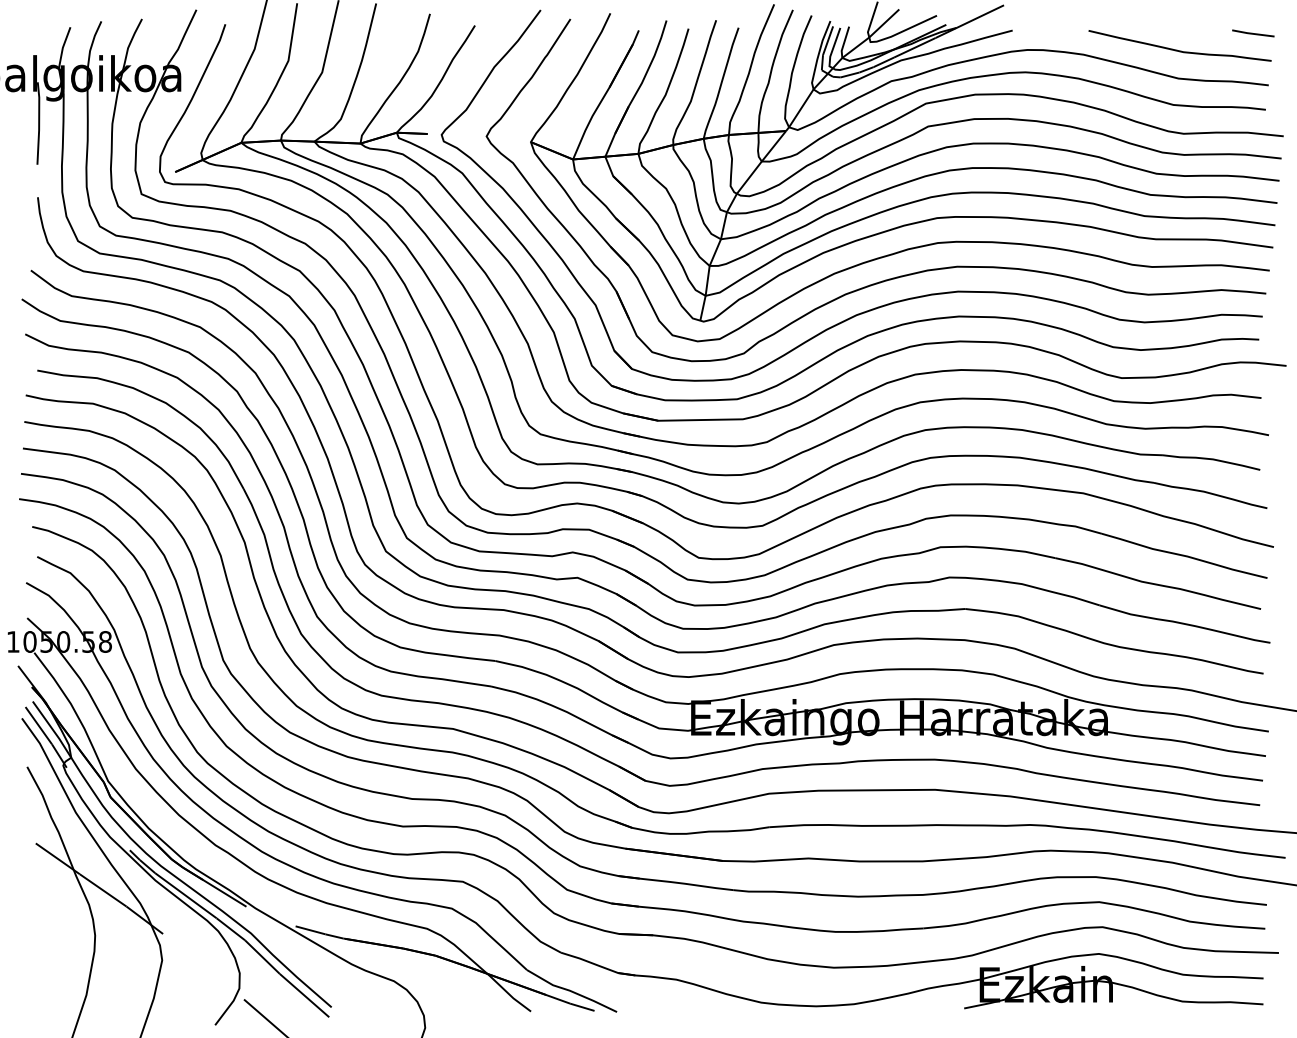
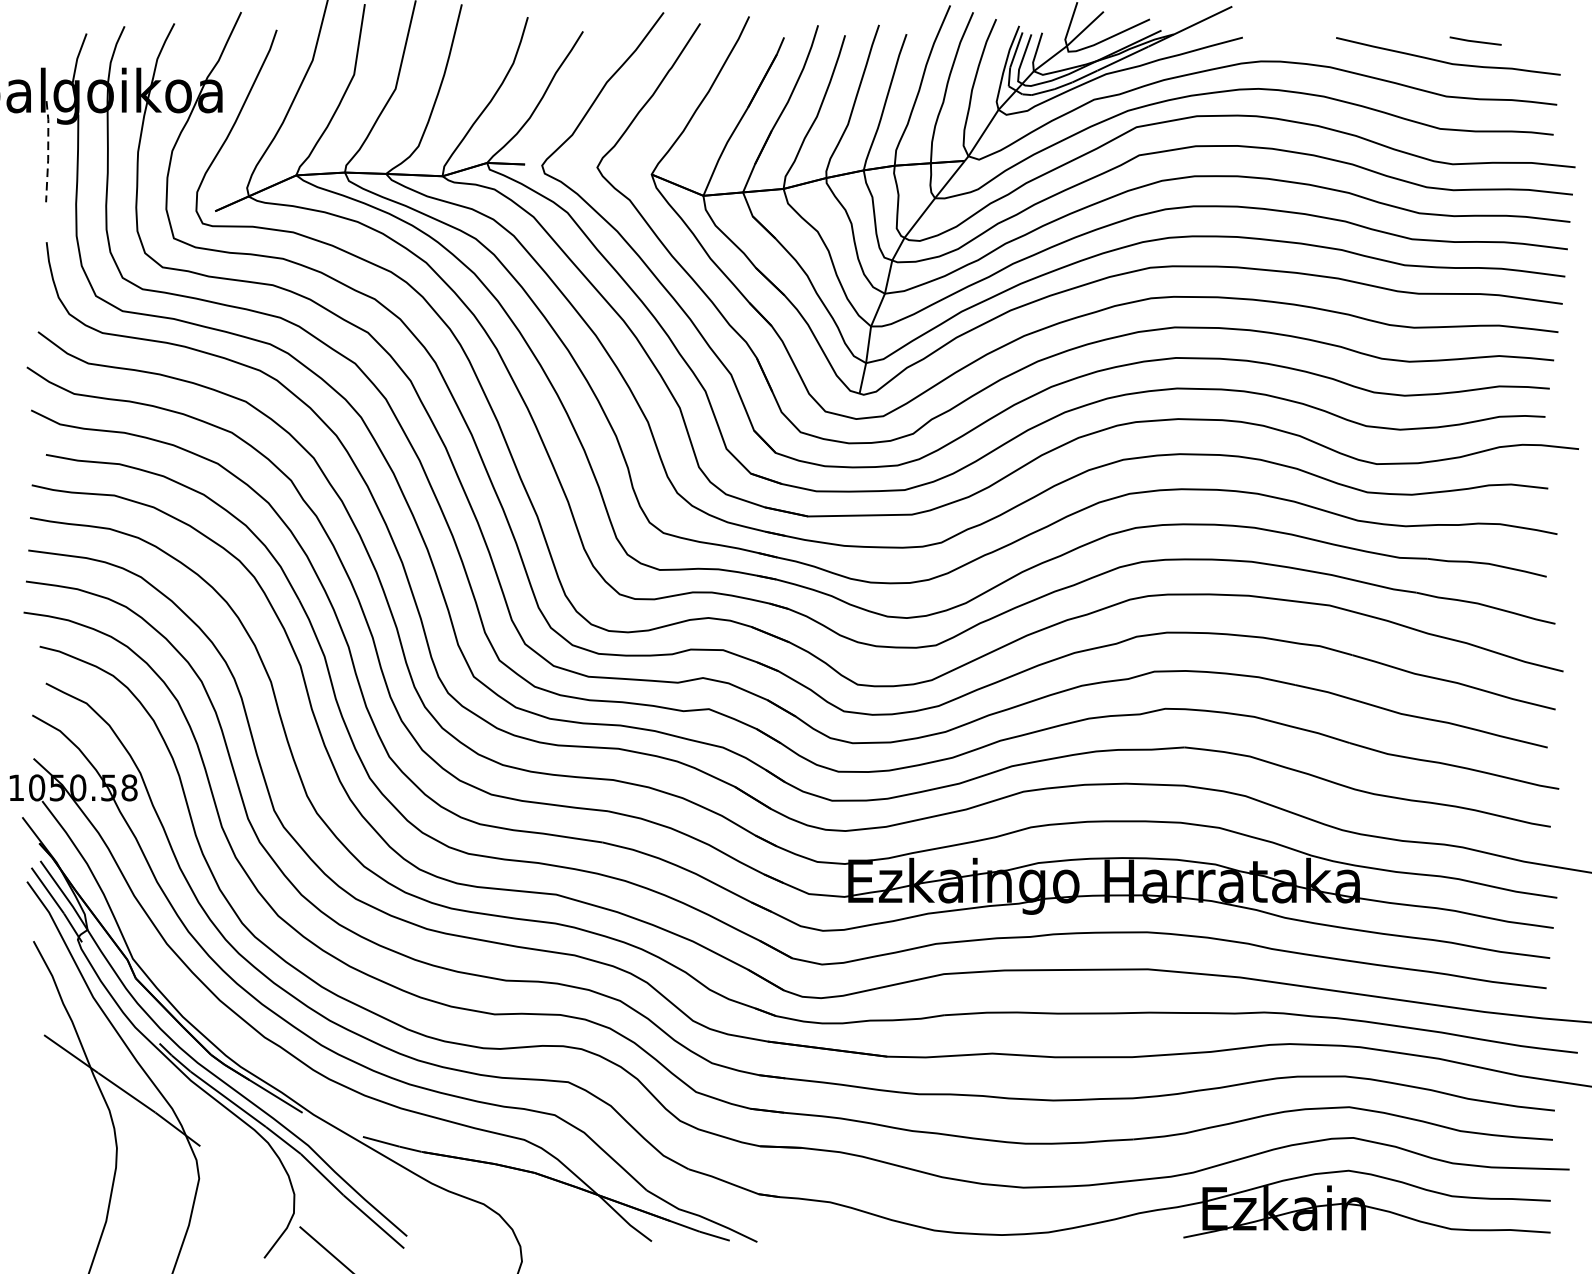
line: (1253, 33) -> (1475, 41), moved
line: (39, 123) -> (48, 151), solid -> dashed

